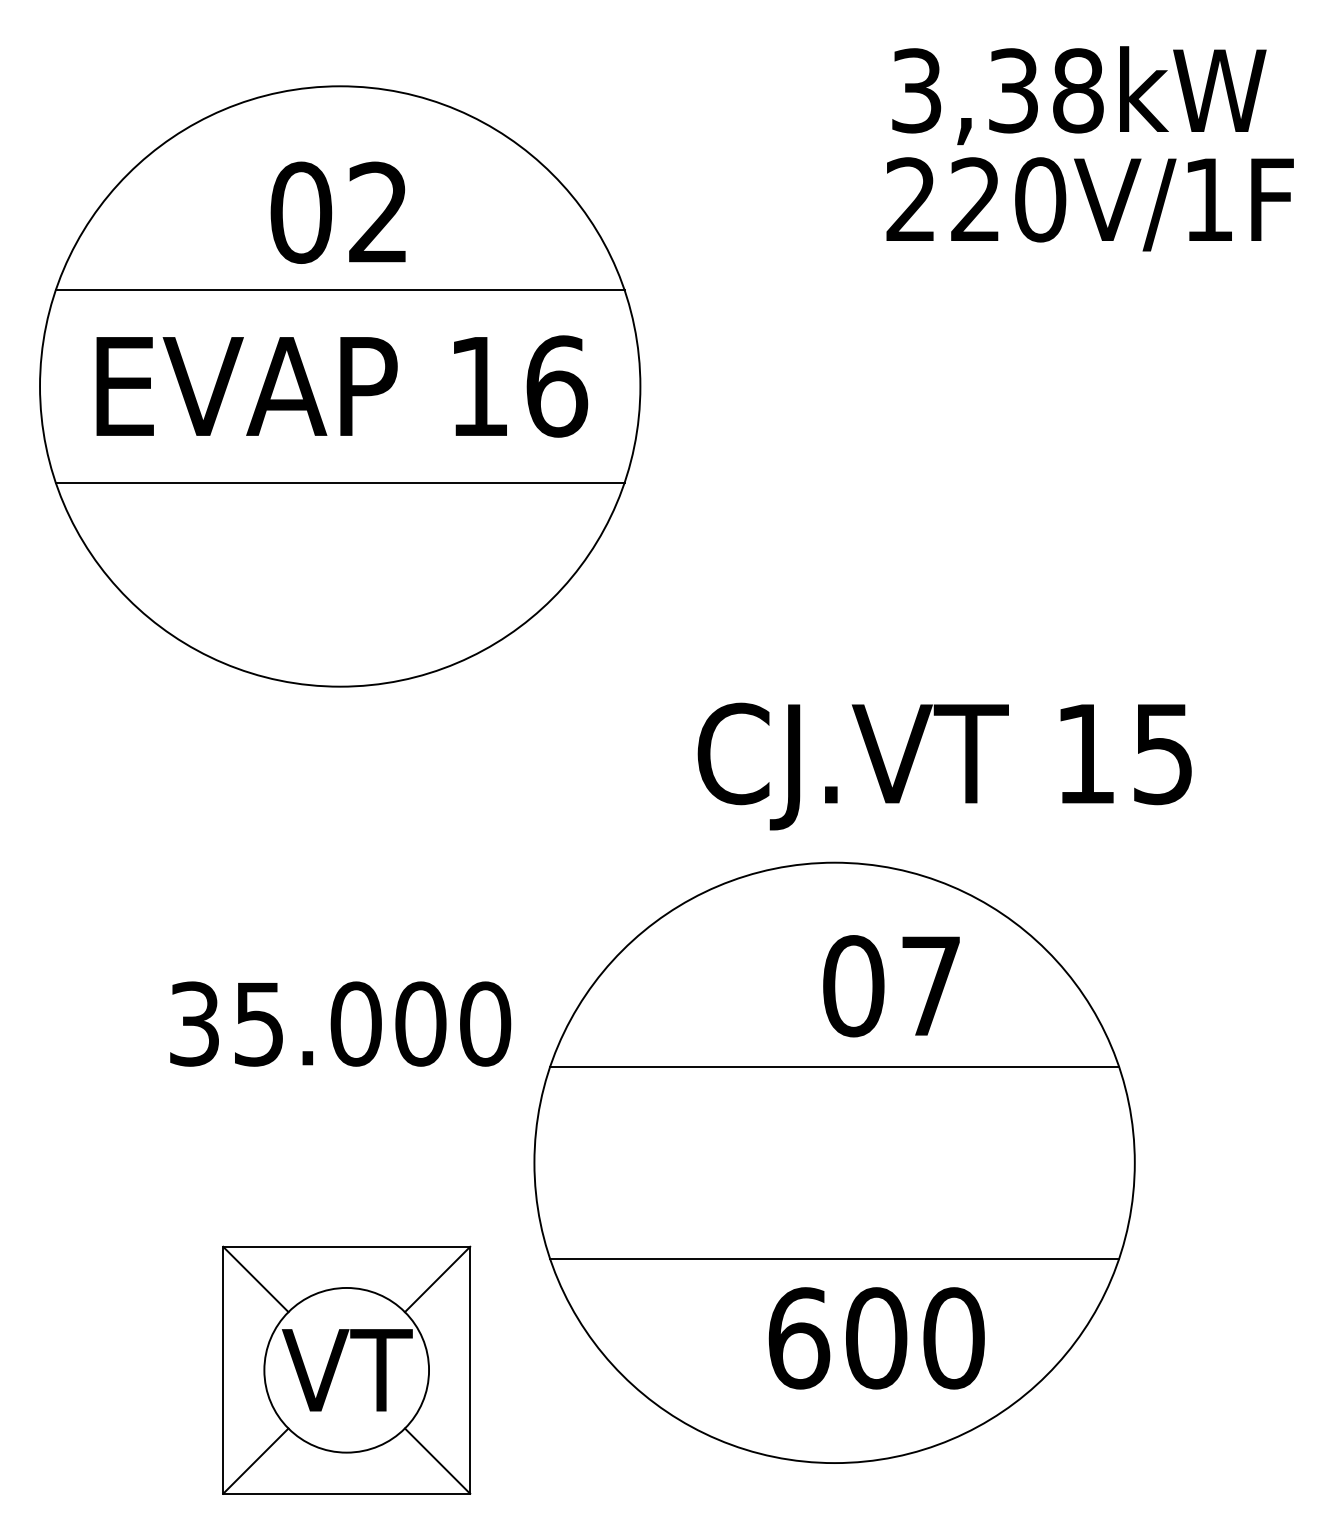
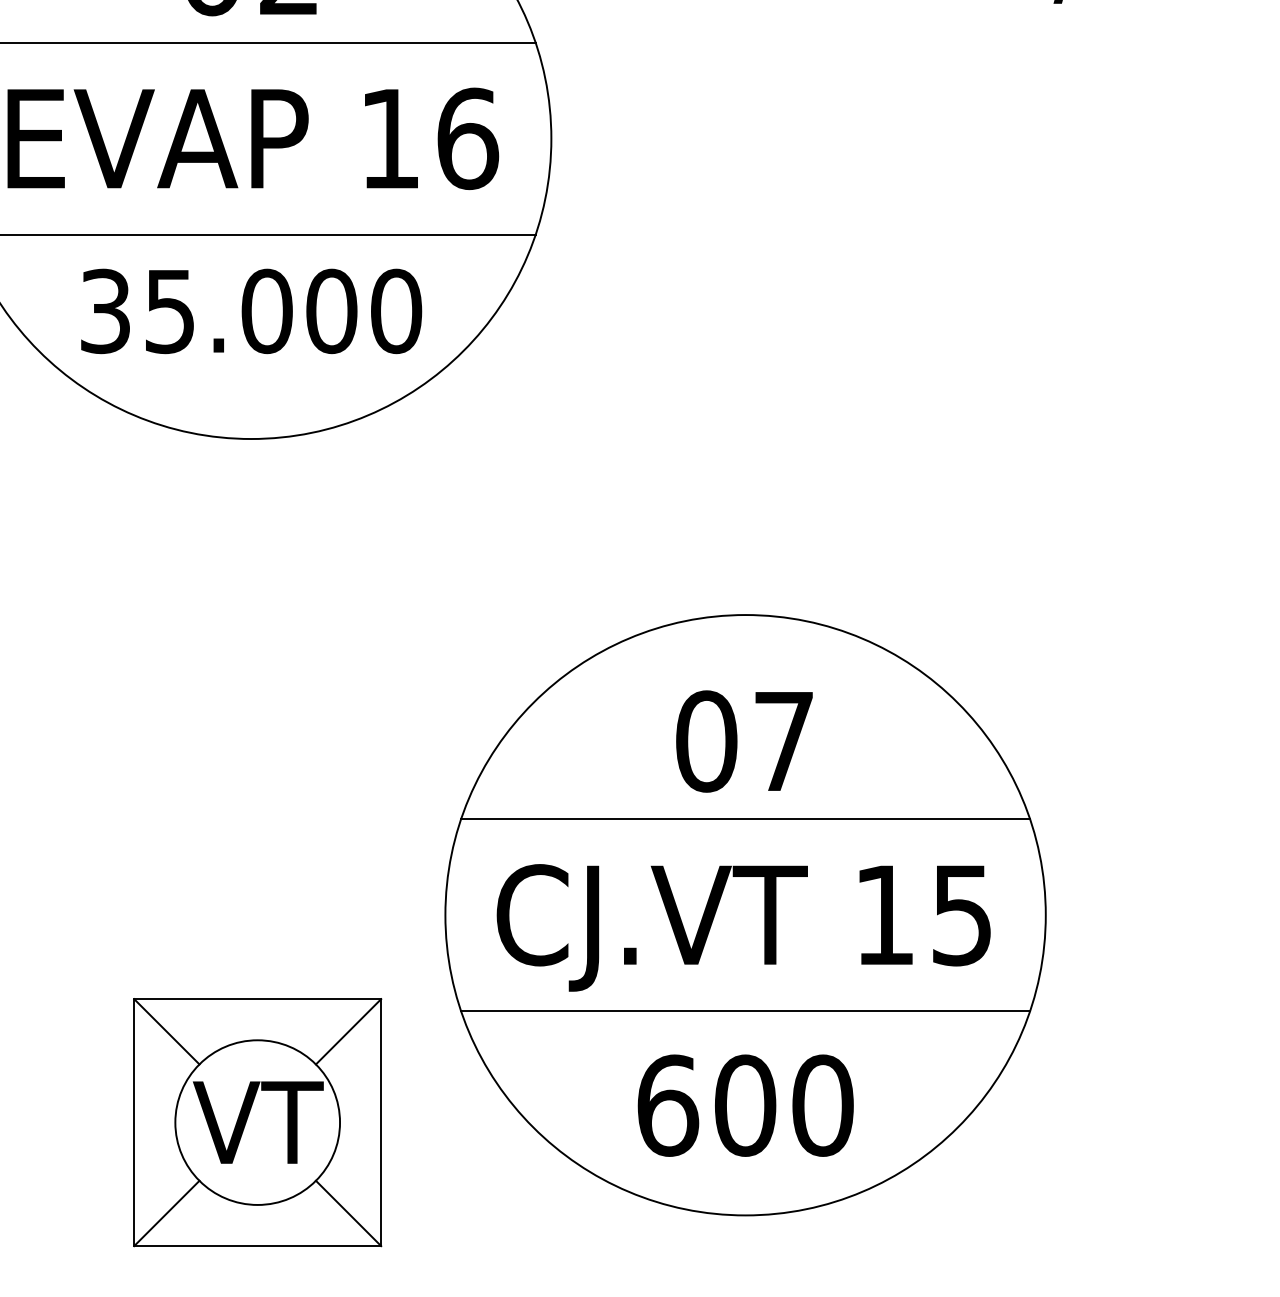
text: (944, 766) -> (743, 927), moved
text: (891, 986) -> (744, 741), moved
text: (340, 1023) -> (251, 310), moved
text: (876, 1338) -> (745, 1105), moved

